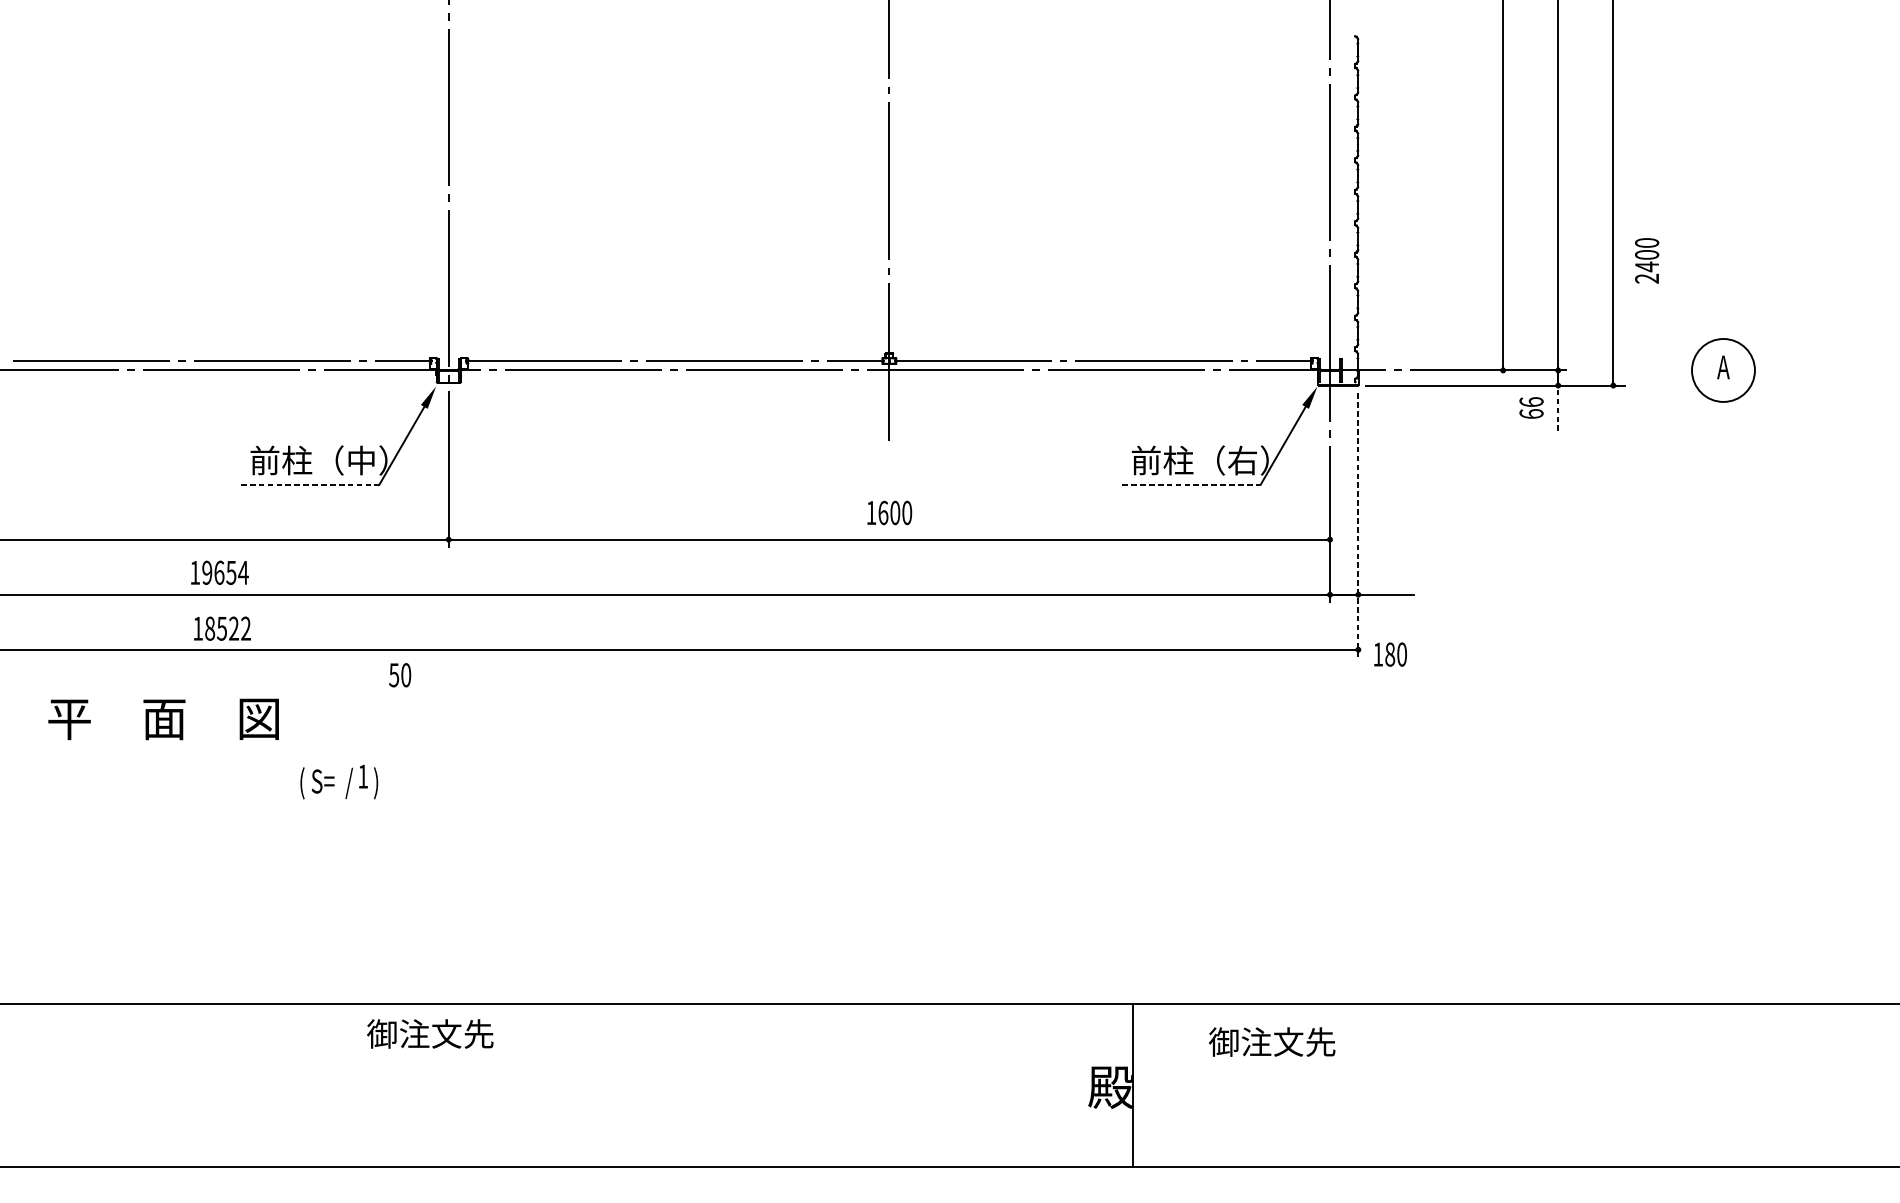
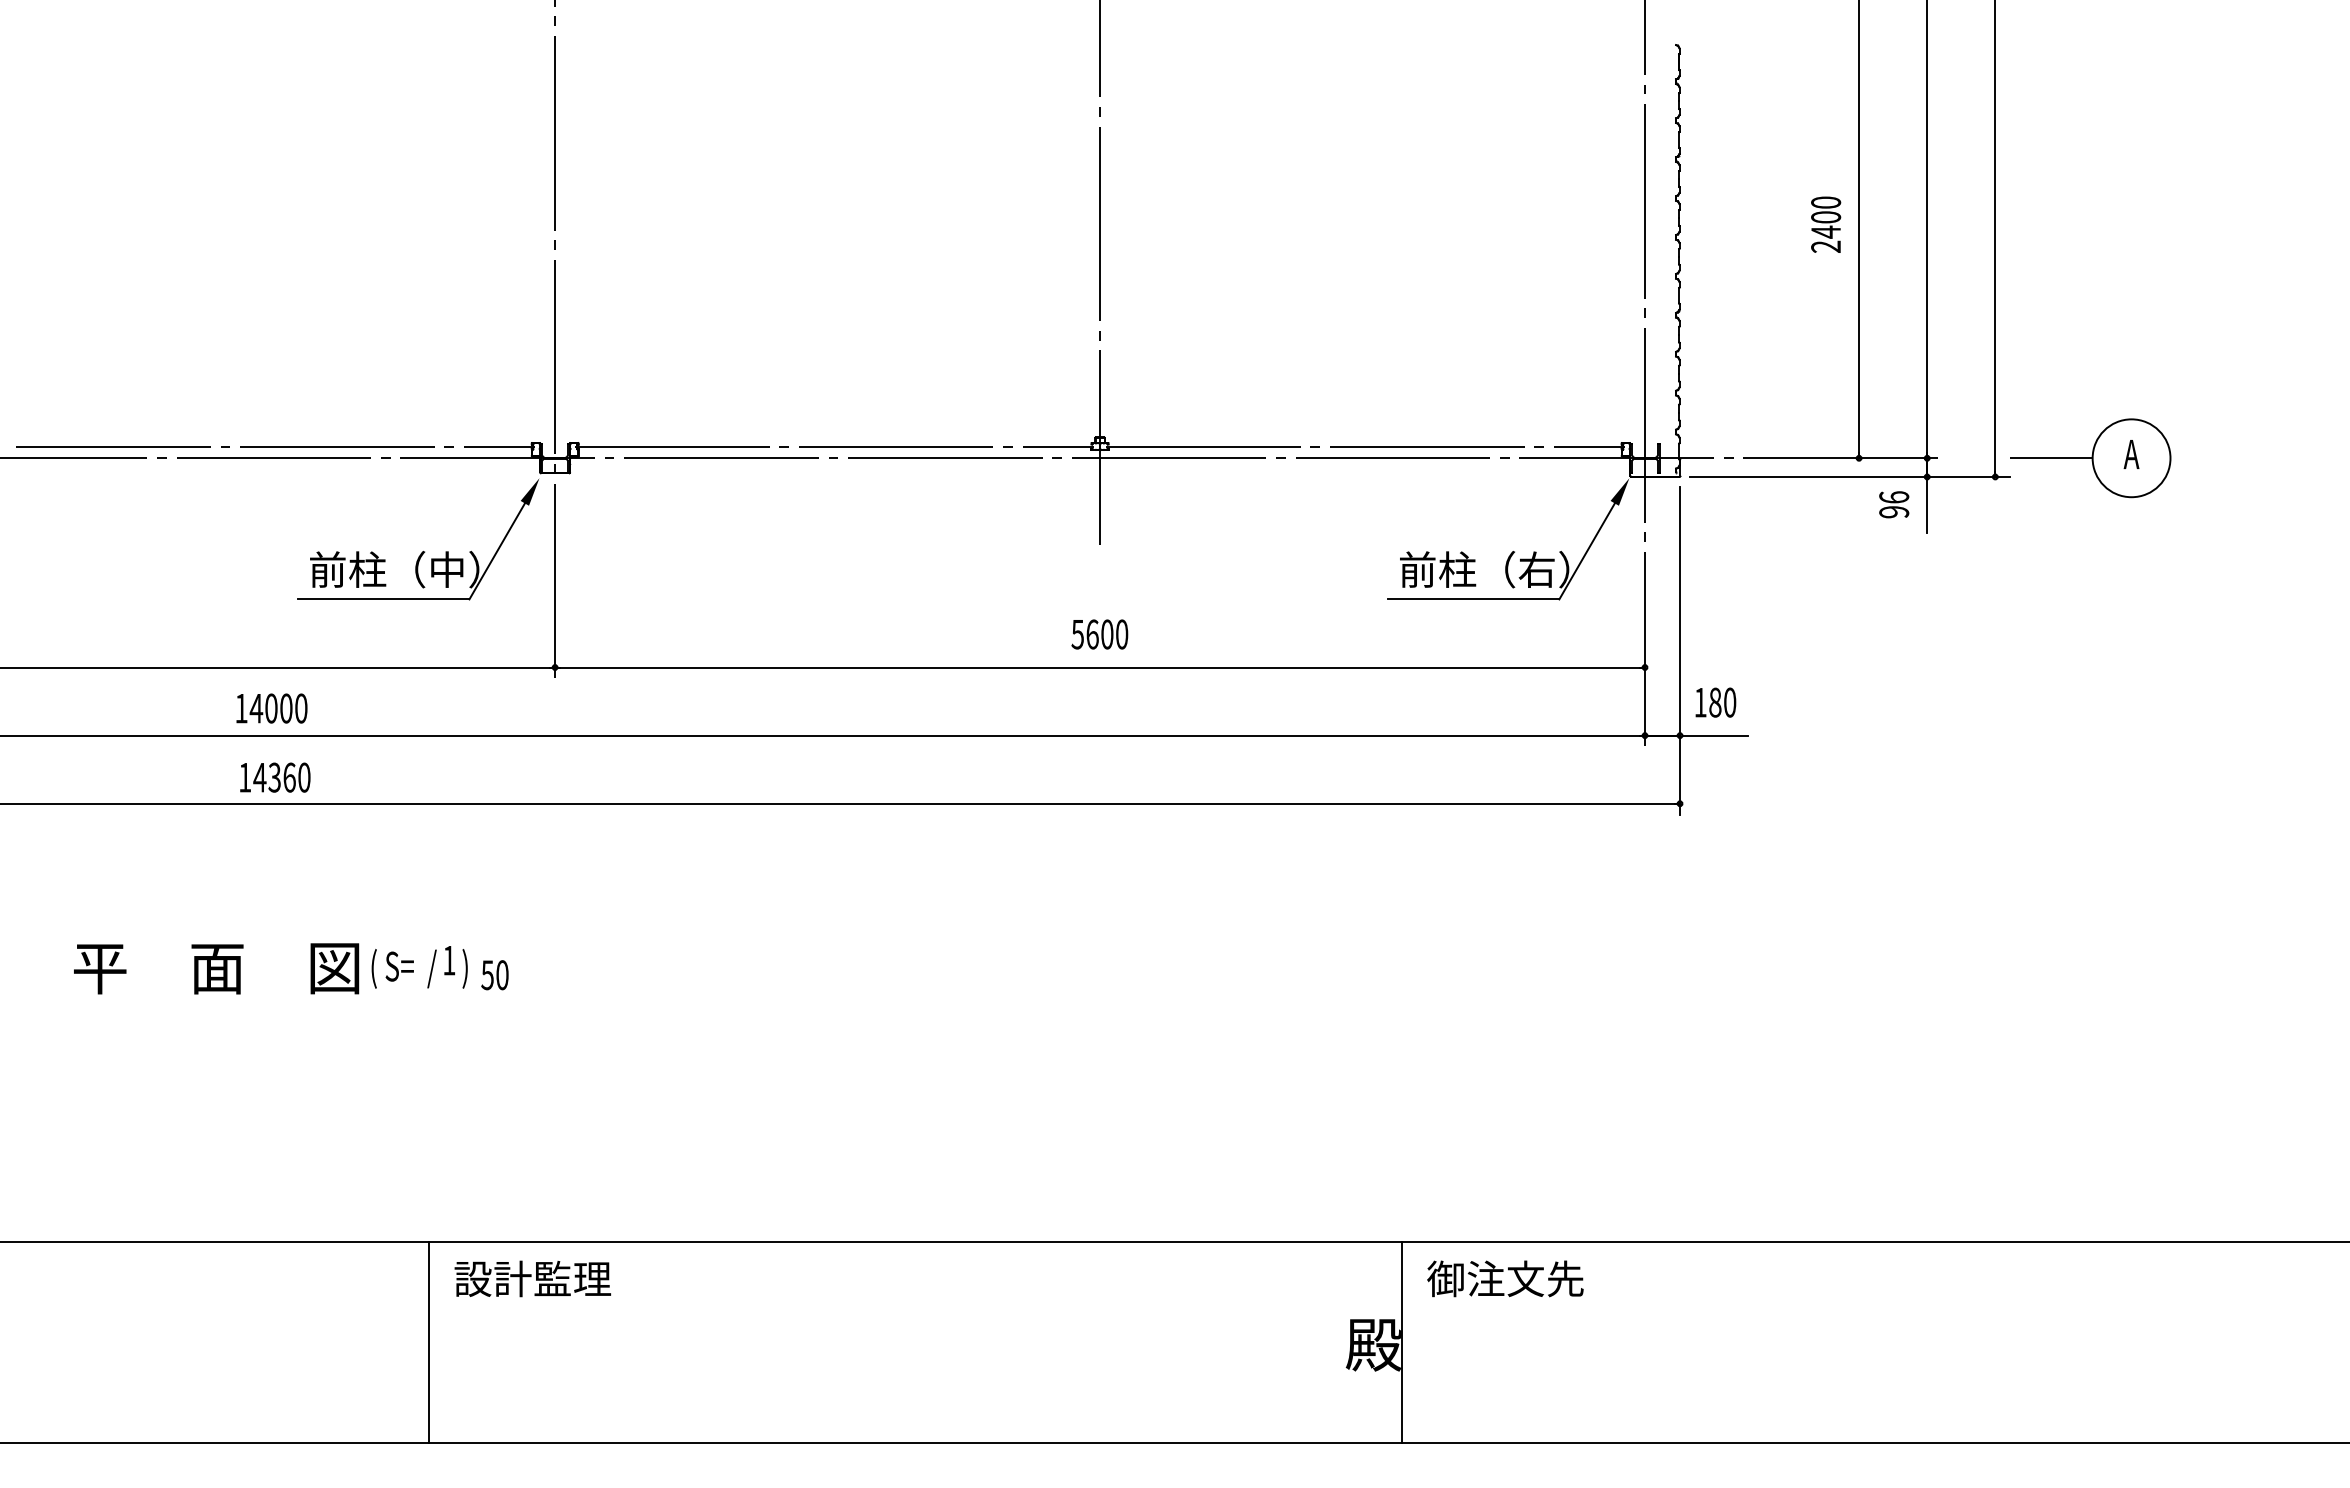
text: (1647, 260) -> (1826, 224), moved
line: (1657, 370) -> (2050, 458), added
line: (1558, 409) -> (1927, 506), dashed -> solid
text: (1531, 414) -> (1894, 512), 66 -> 96
line: (309, 484) -> (383, 599), dashed -> solid
line: (1191, 484) -> (1473, 599), dashed -> solid
text: (871, 512) -> (1077, 634), 1600 -> 5600
line: (1358, 526) -> (1680, 651), dashed -> solid
text: (225, 572) -> (278, 708), 19654 -> 14000
text: (227, 628) -> (281, 777), 18522 -> 14360
text: (1390, 654) -> (1715, 702), moved
text: (399, 675) -> (494, 975), moved
text: (163, 719) -> (216, 968), moved
text: (430, 1033) -> (532, 1278), 御注文先 -> 設計監理
text: (1272, 1041) -> (1505, 1278), moved
line: (346, 1085) -> (428, 1342), added

